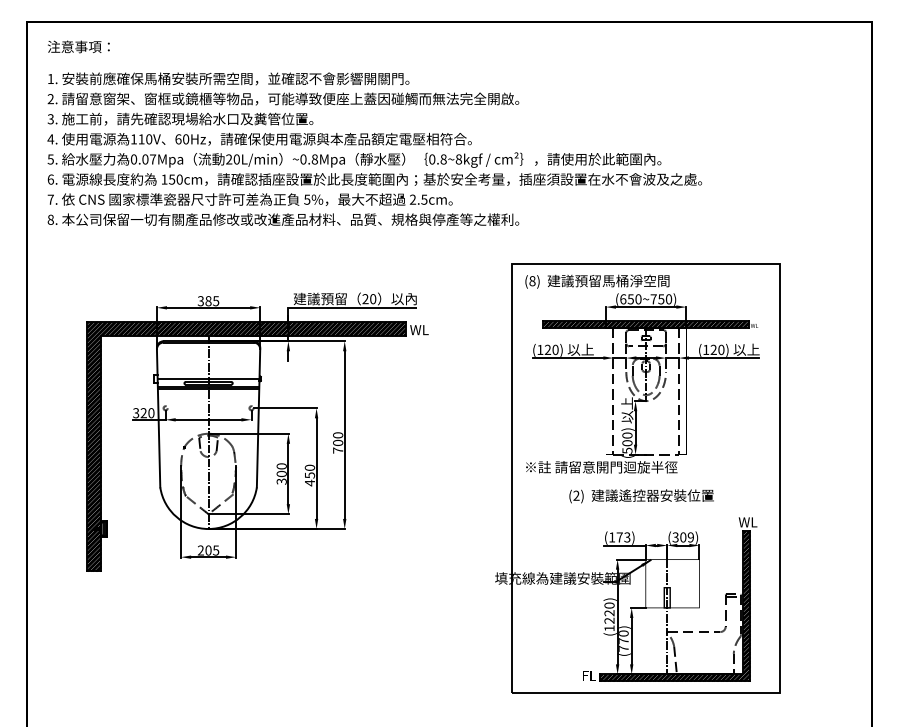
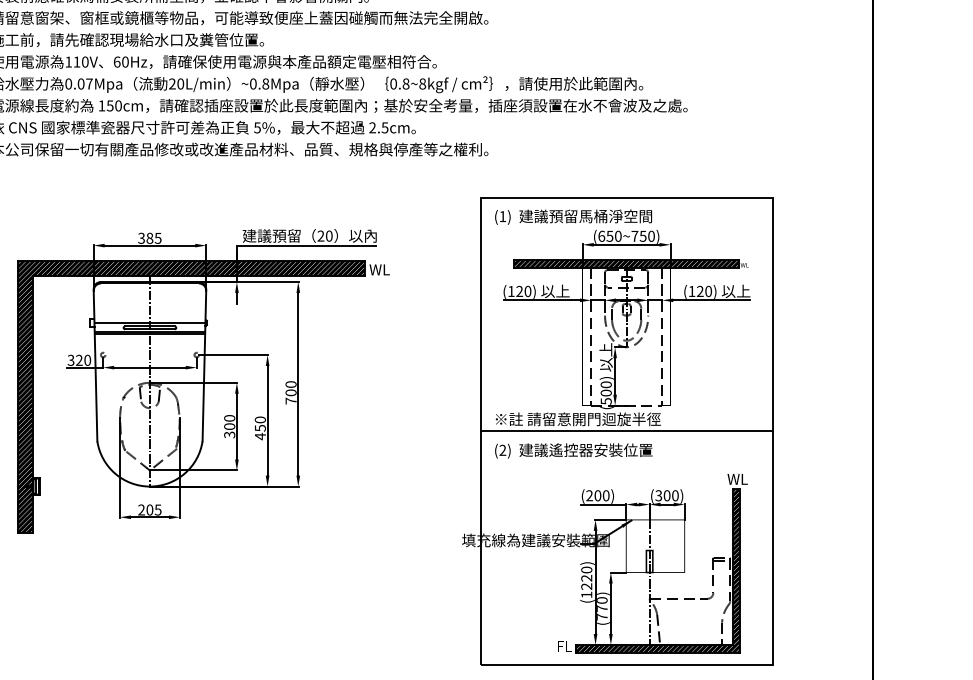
text: (532, 281) -> (502, 216), (8) -> (1)
line: (646, 478) -> (627, 431), added
text: (641, 496) -> (573, 451), moved
text: (619, 537) -> (597, 495), (173) -> (200)
text: (690, 537) -> (674, 495), (309) -> (300)

